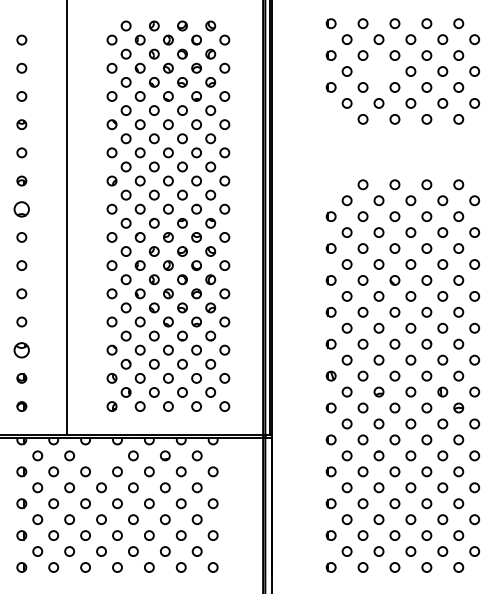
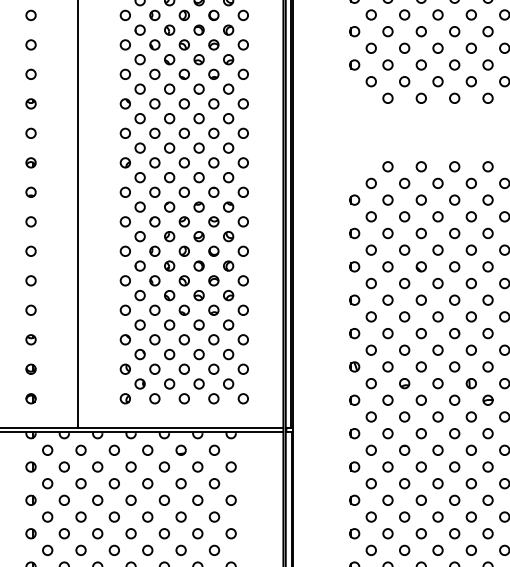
circle: (378, 71) -> (404, 48), added
part: (21, 208) -> (30, 191), size x0.62
part: (21, 349) -> (30, 339), size x0.62
circle: (101, 455) -> (114, 449), added

